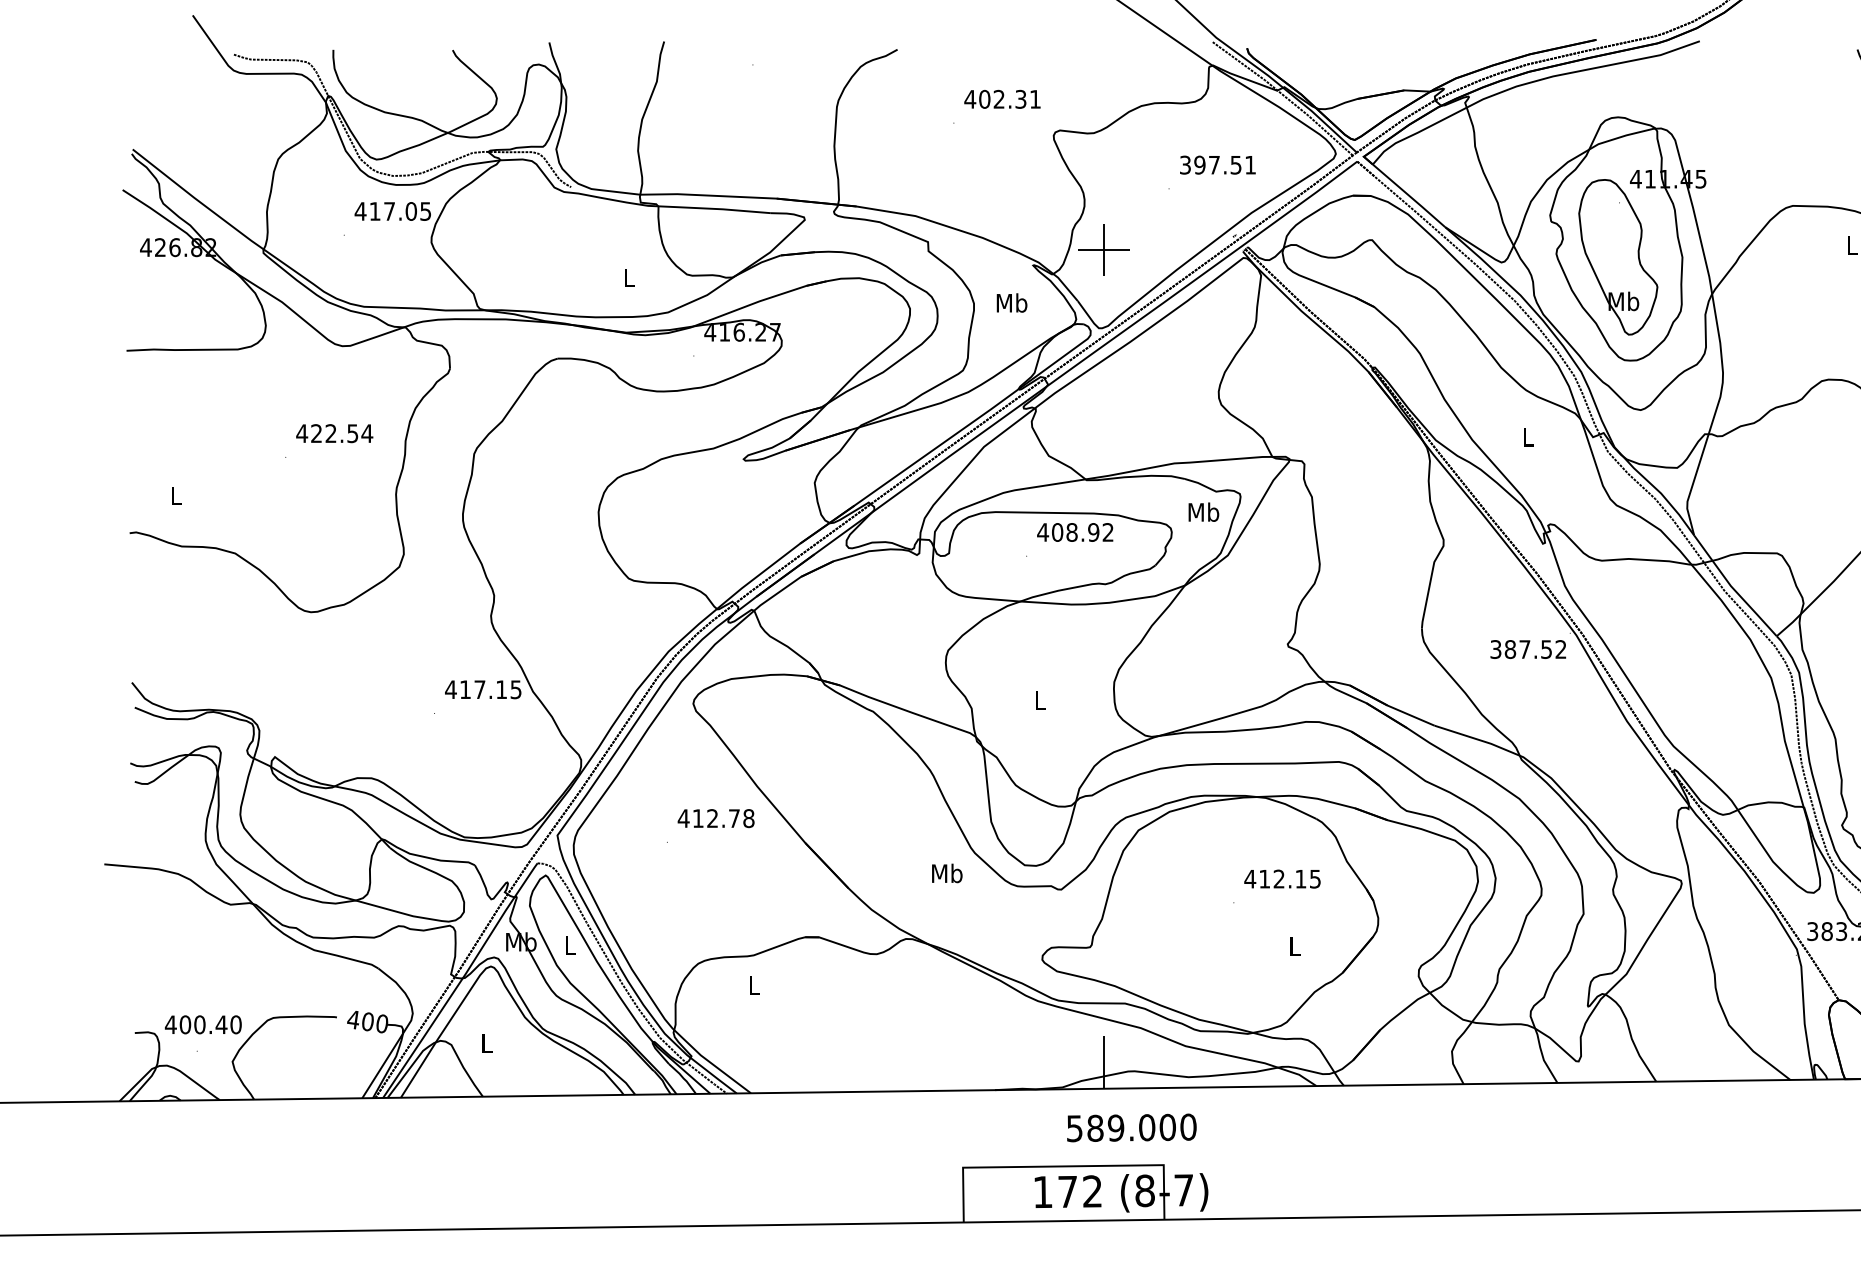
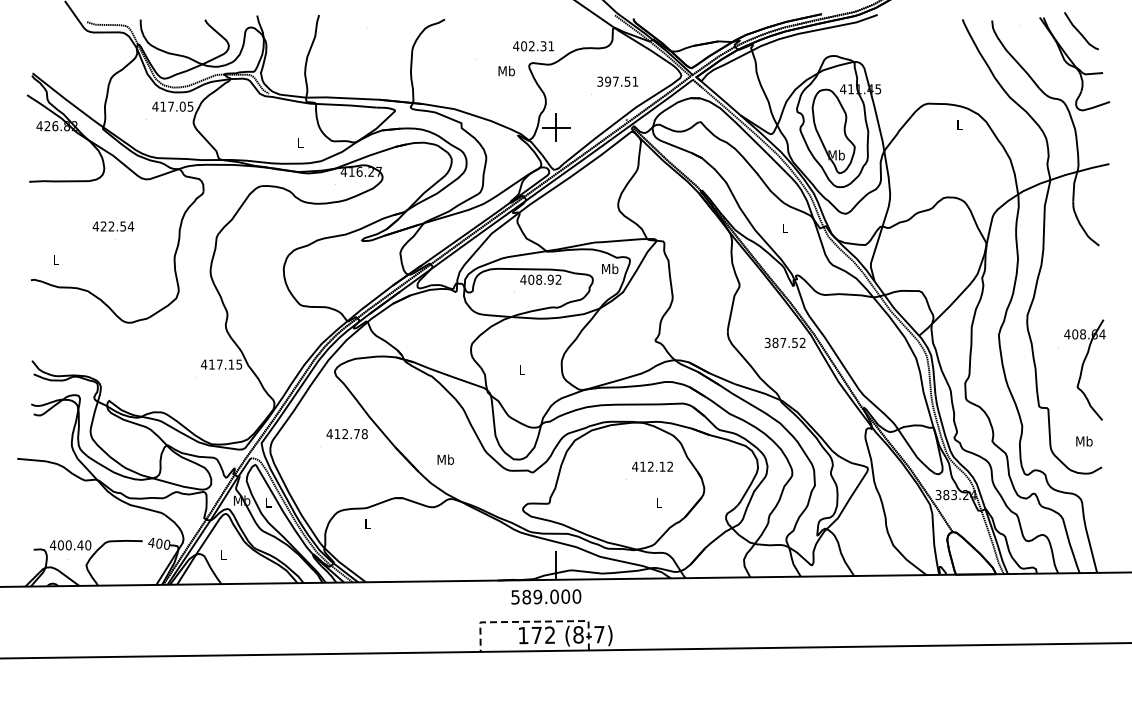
text: (1002, 99) -> (533, 46), moved
text: (1011, 301) -> (506, 70), moved
text: (334, 433) -> (113, 226), moved
text: (946, 873) -> (445, 459), moved
text: (1315, 878) -> (670, 466), 412.15 -> 412.12
text: (1132, 1127) -> (546, 596), moved
line: (1061, 1166) -> (533, 621), solid -> dashed

